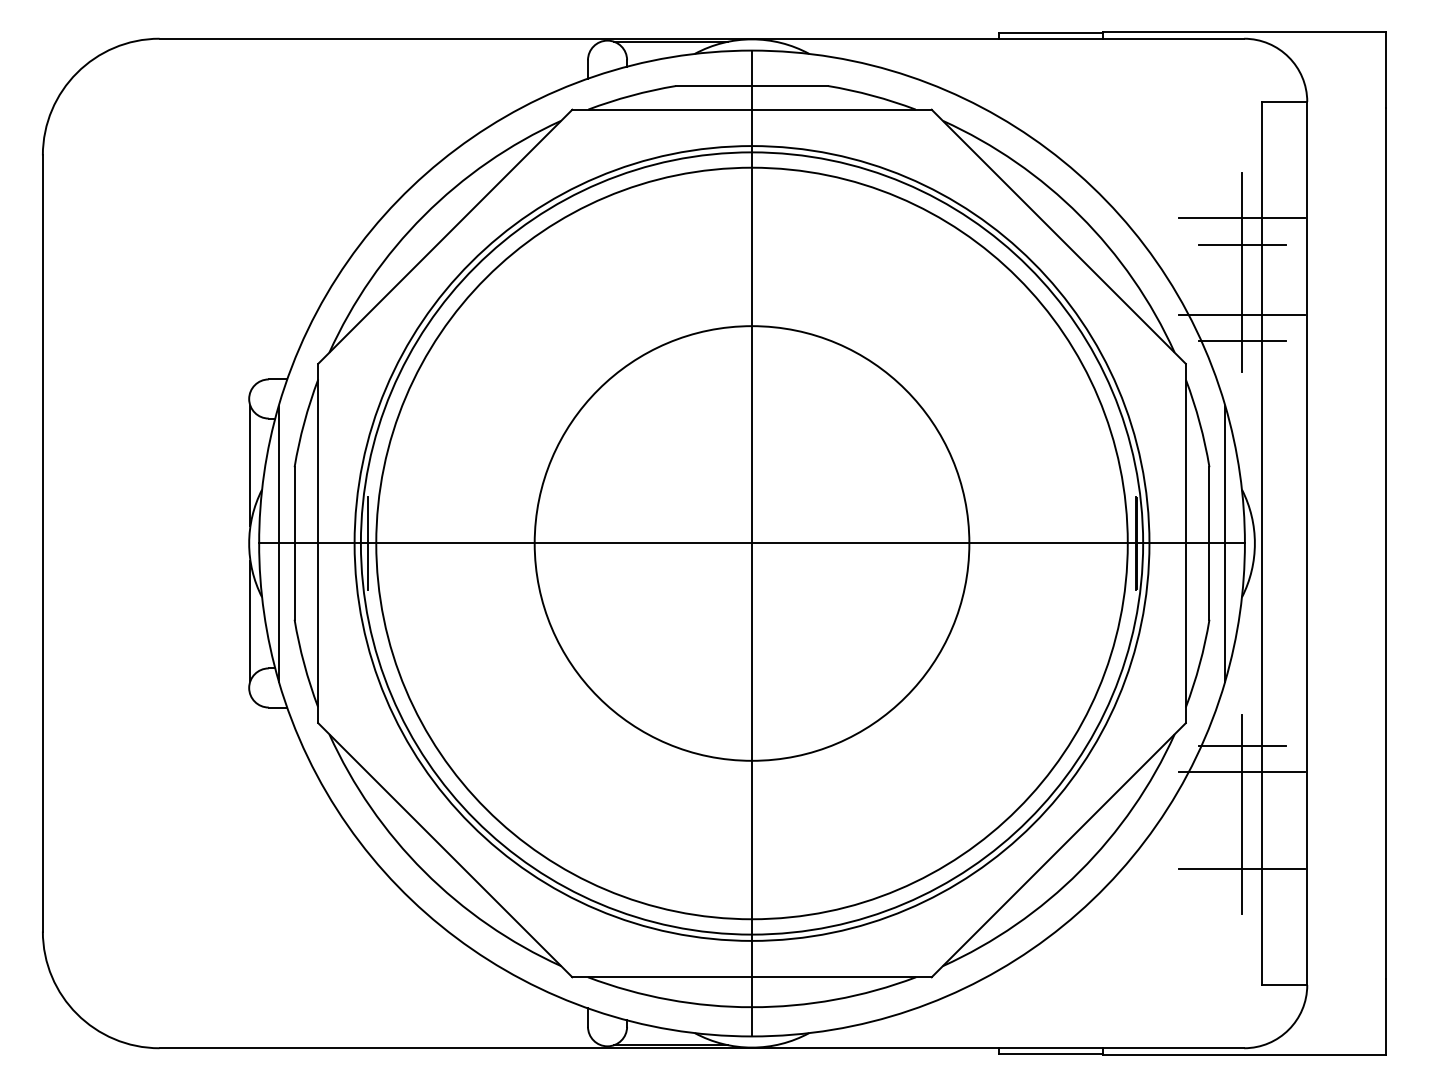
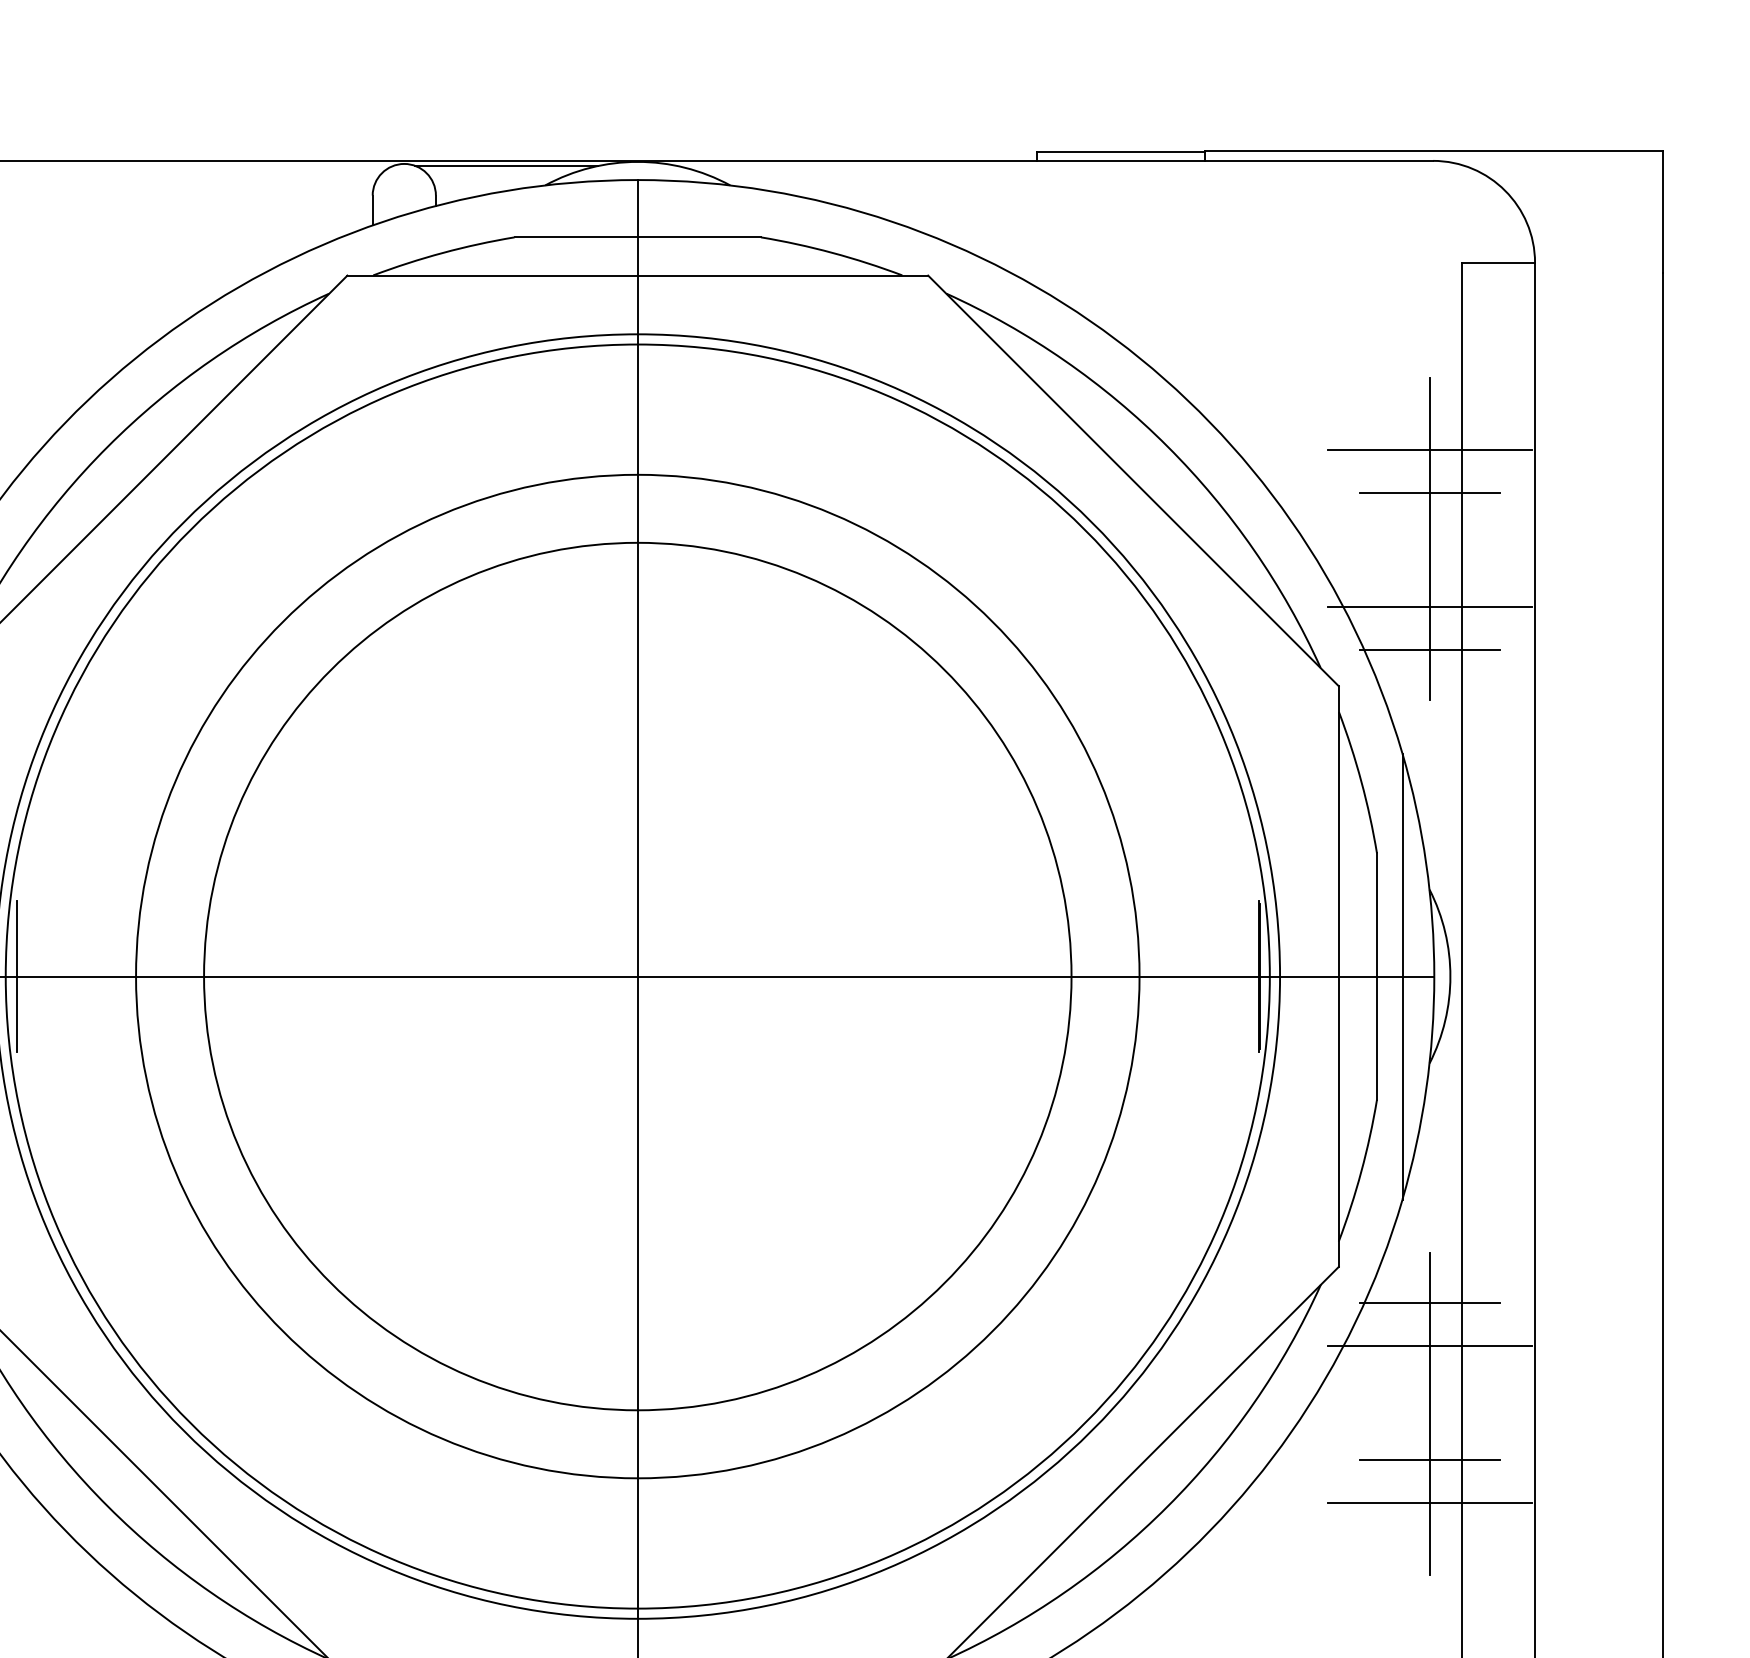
circle: (751, 543) -> (636, 976), size x0.71
circle: (751, 543) -> (636, 976), size x1.43
line: (1241, 842) -> (1428, 1459), added

